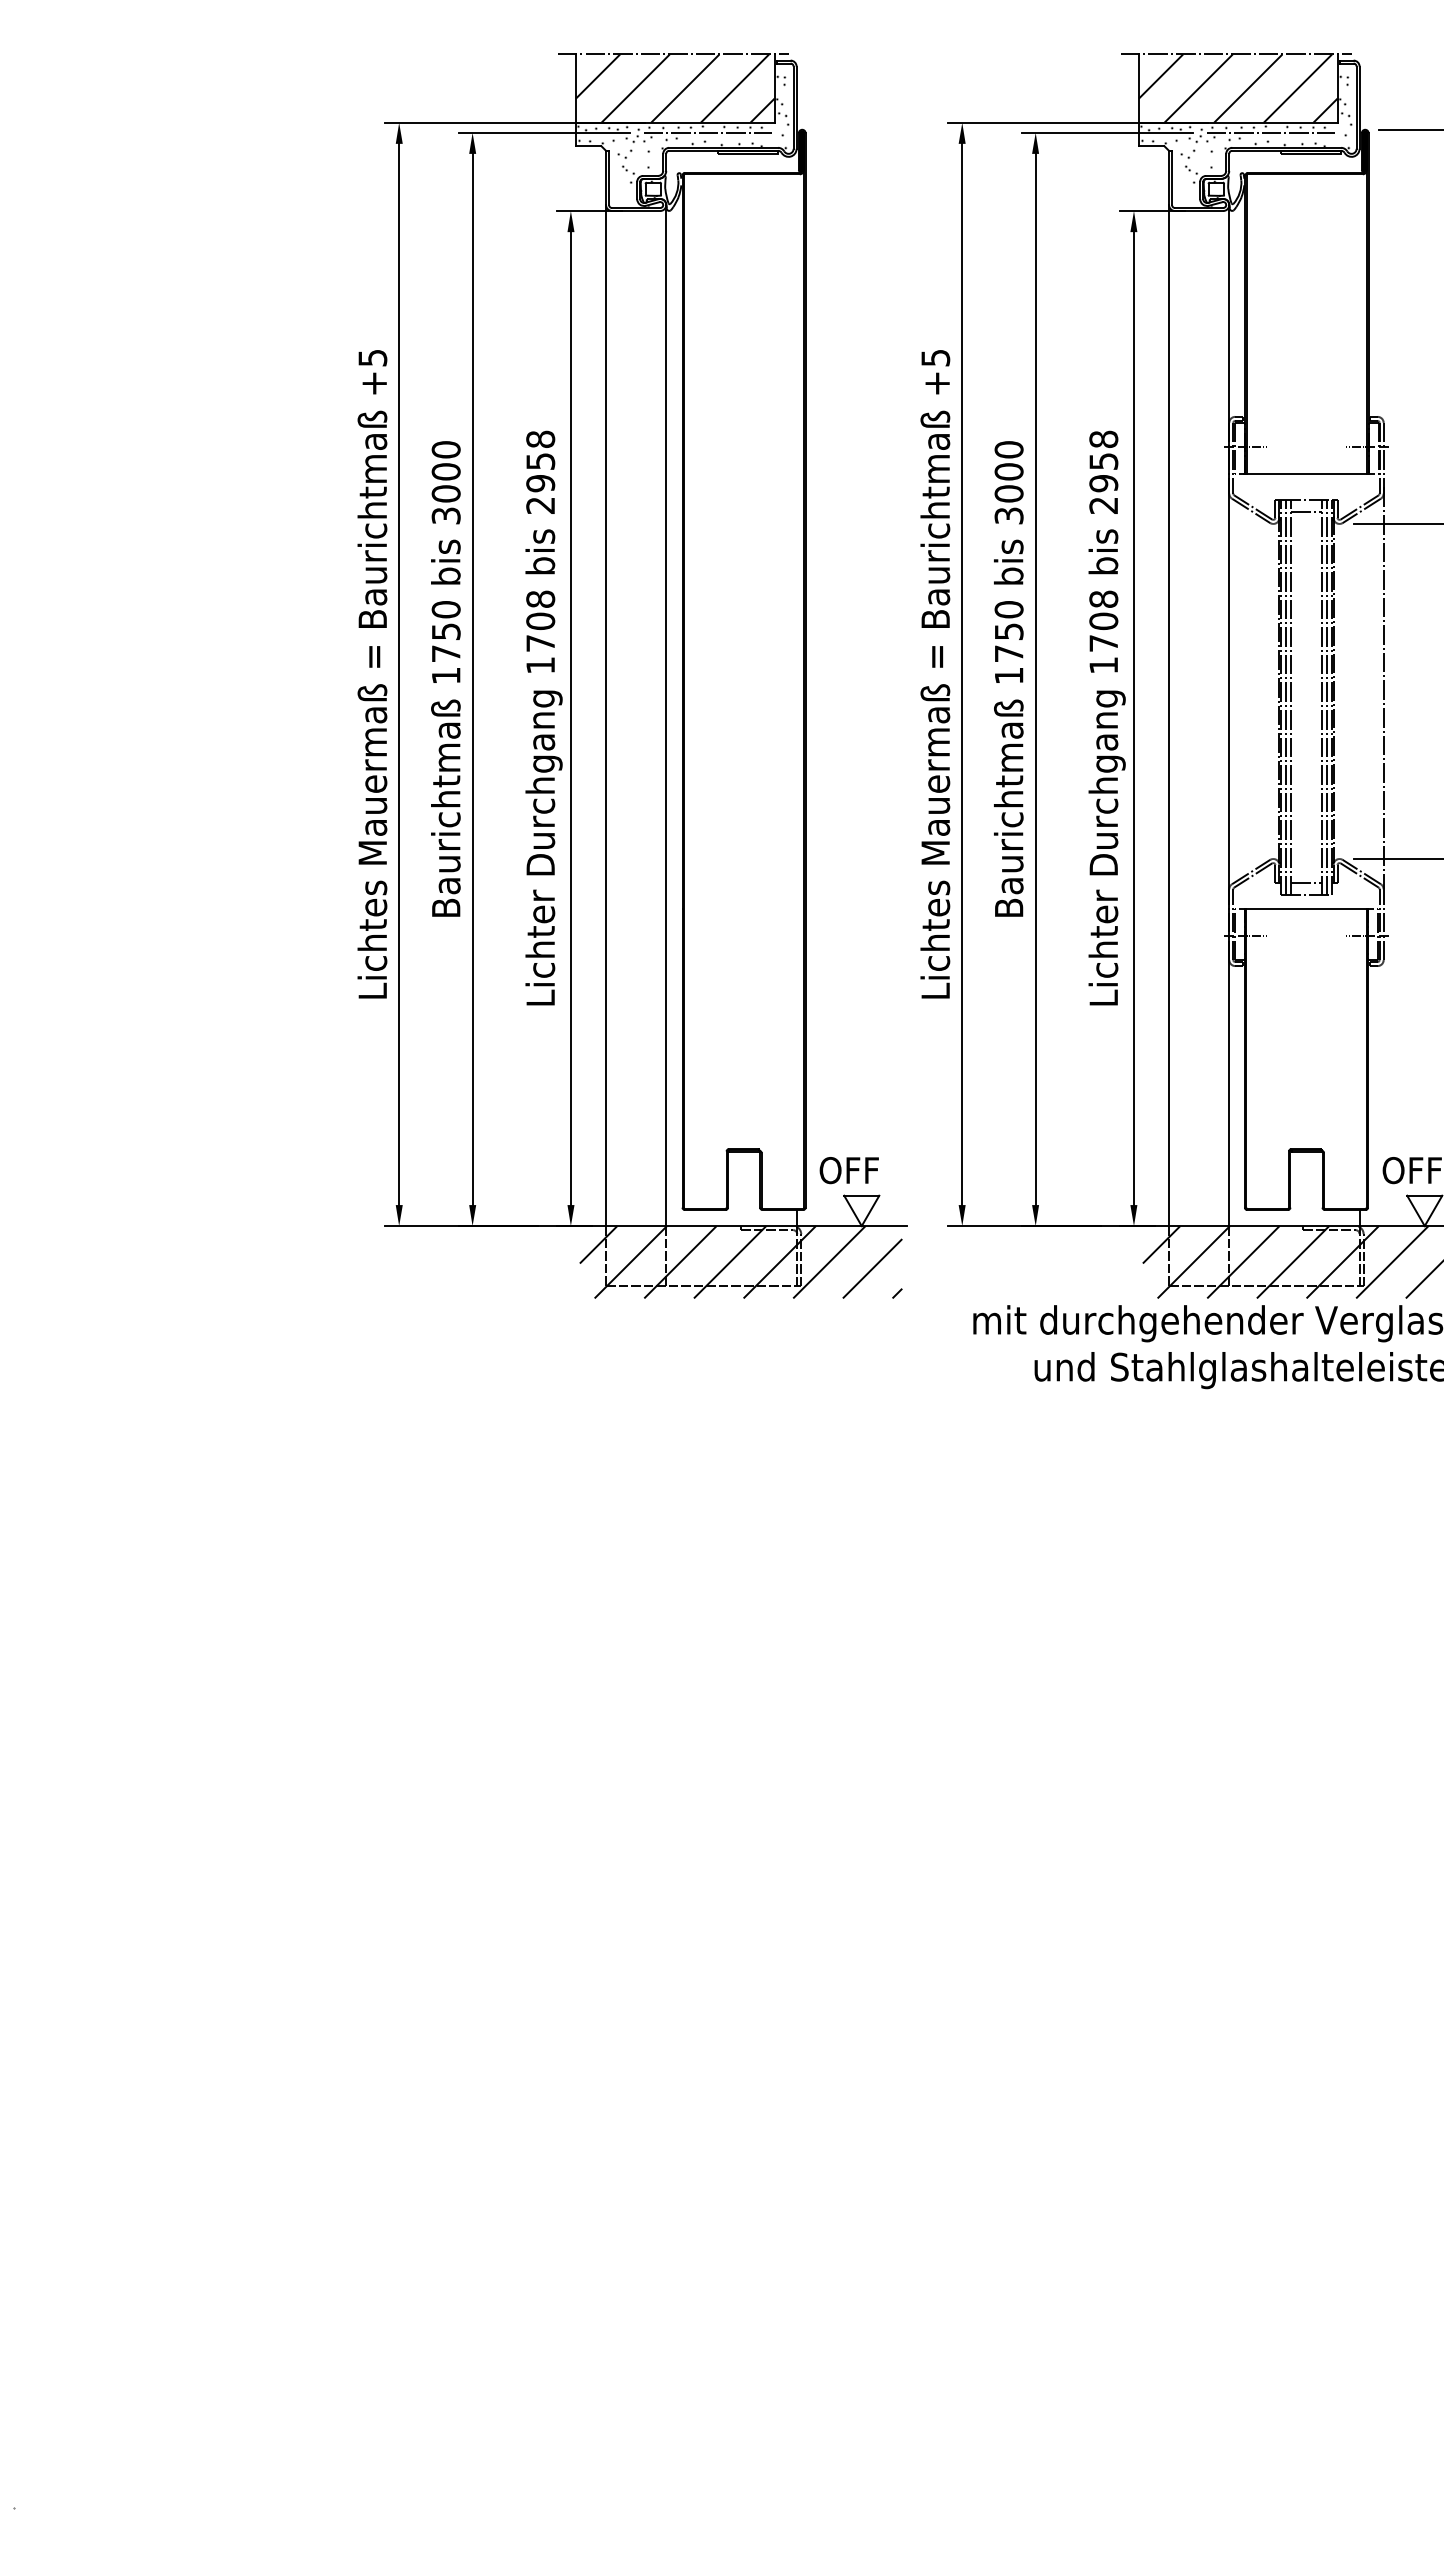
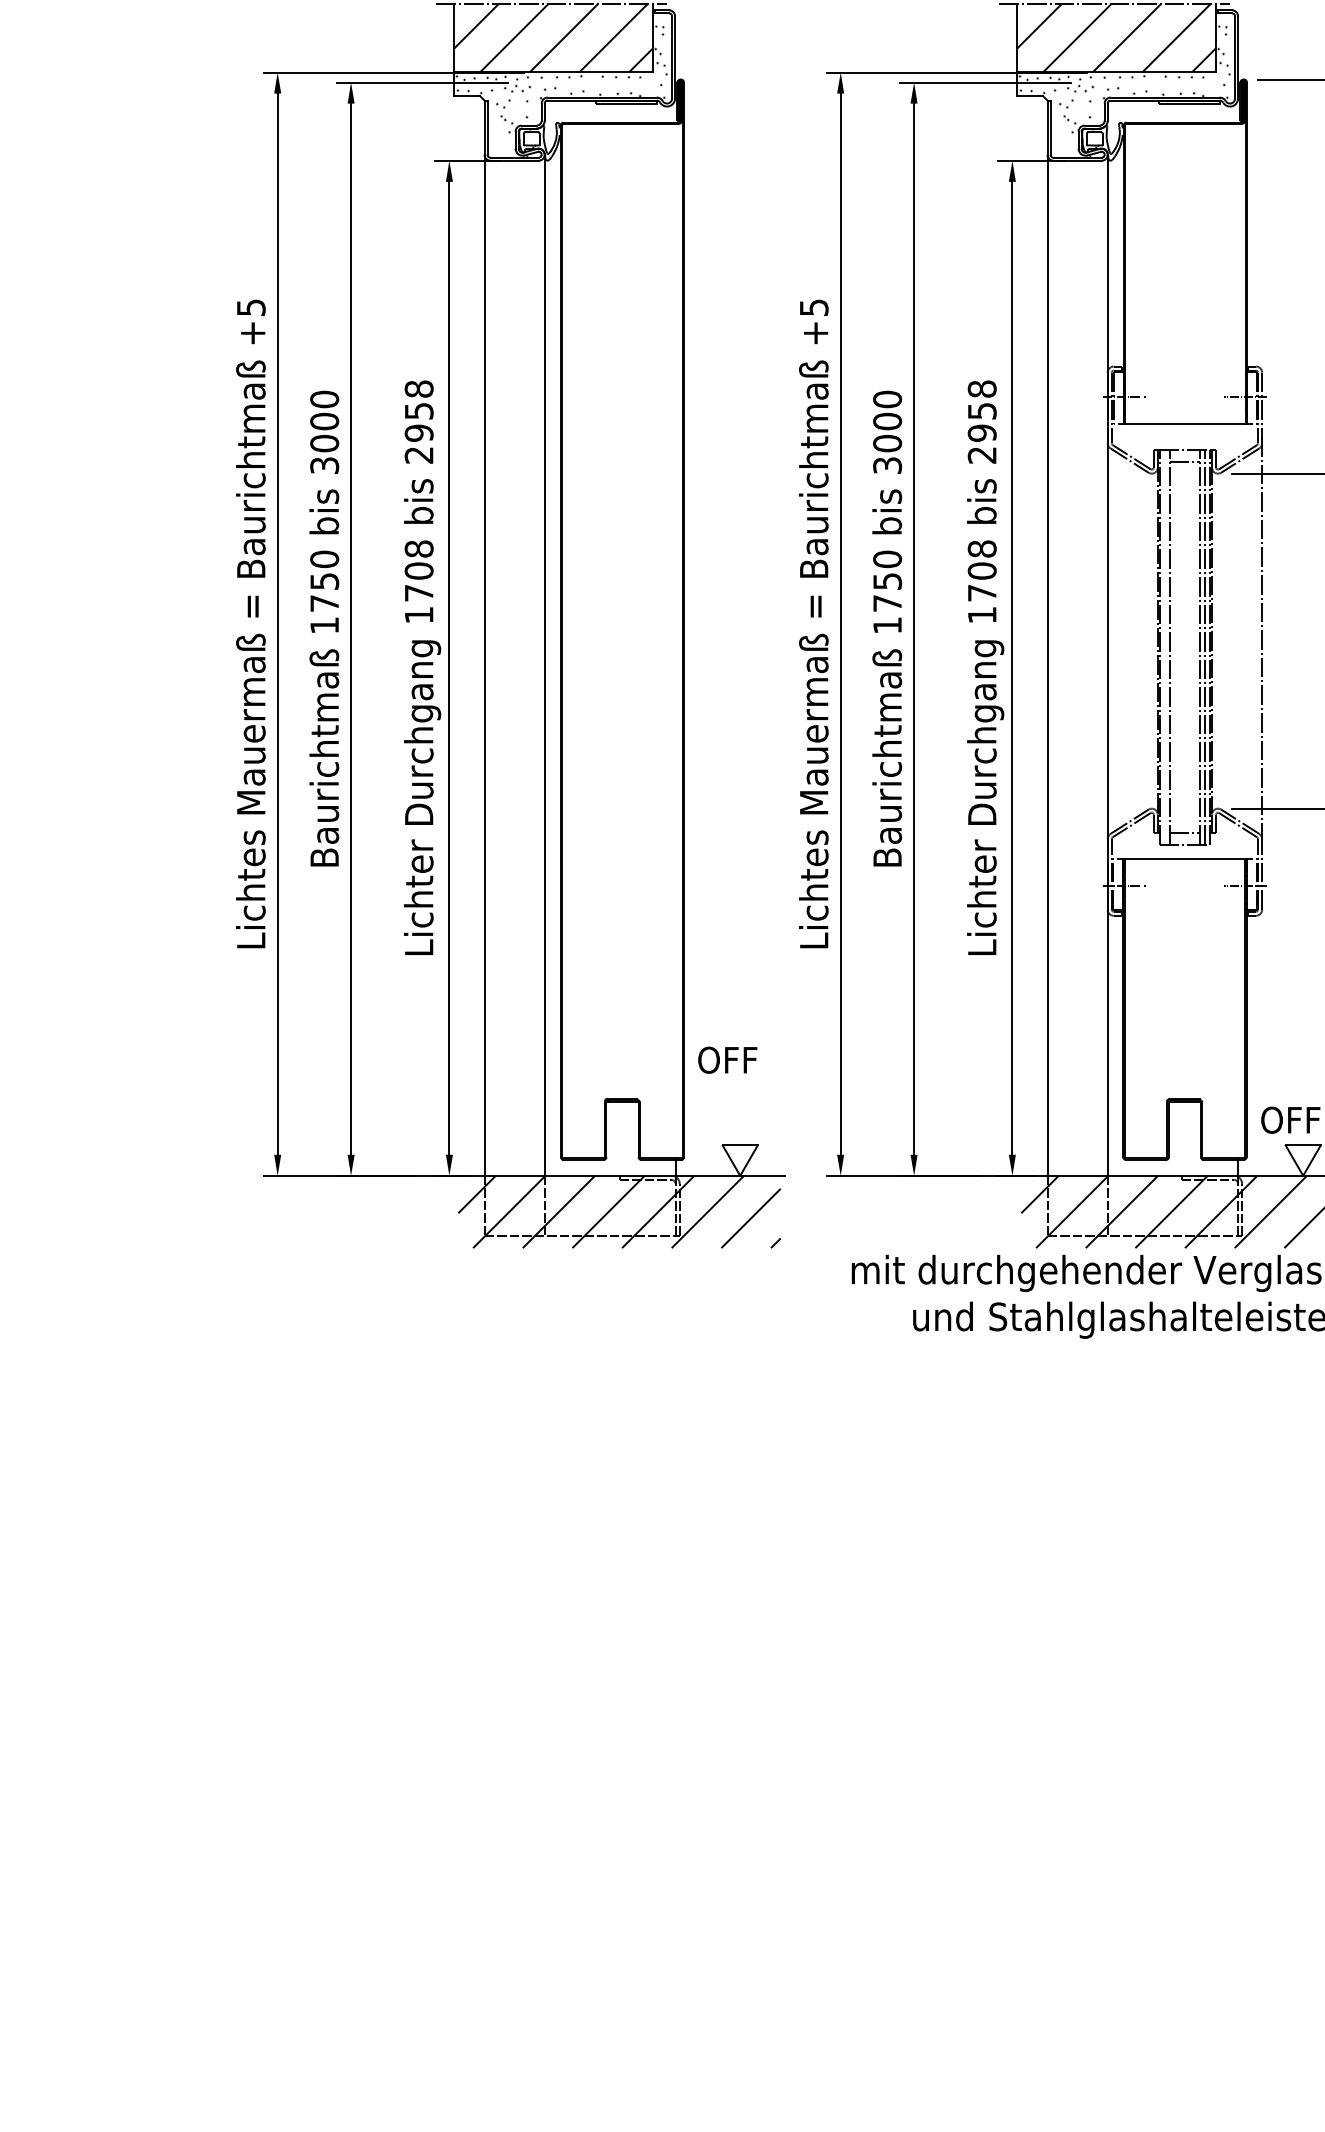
line: (707, 132) -> (585, 82), removed
line: (1270, 132) -> (1148, 82), removed
line: (1286, 697) -> (1164, 647), removed
text: (848, 1170) -> (726, 1060), moved

